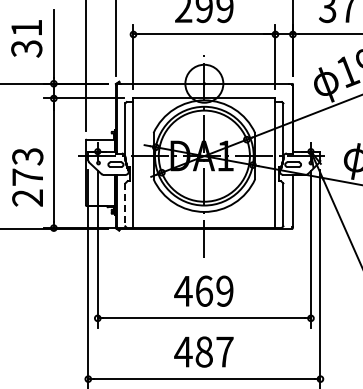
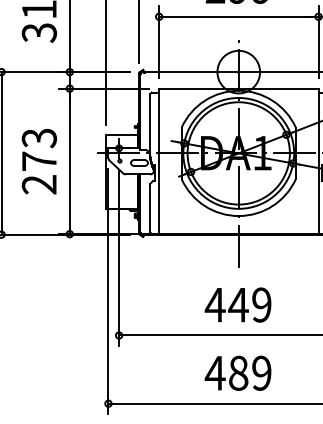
text: (27, 177) -> (39, 161), moved
line: (125, 205) -> (150, 208), dashed -> solid
text: (203, 290) -> (237, 304), 469 -> 449
text: (224, 351) -> (261, 372), 487 -> 489

